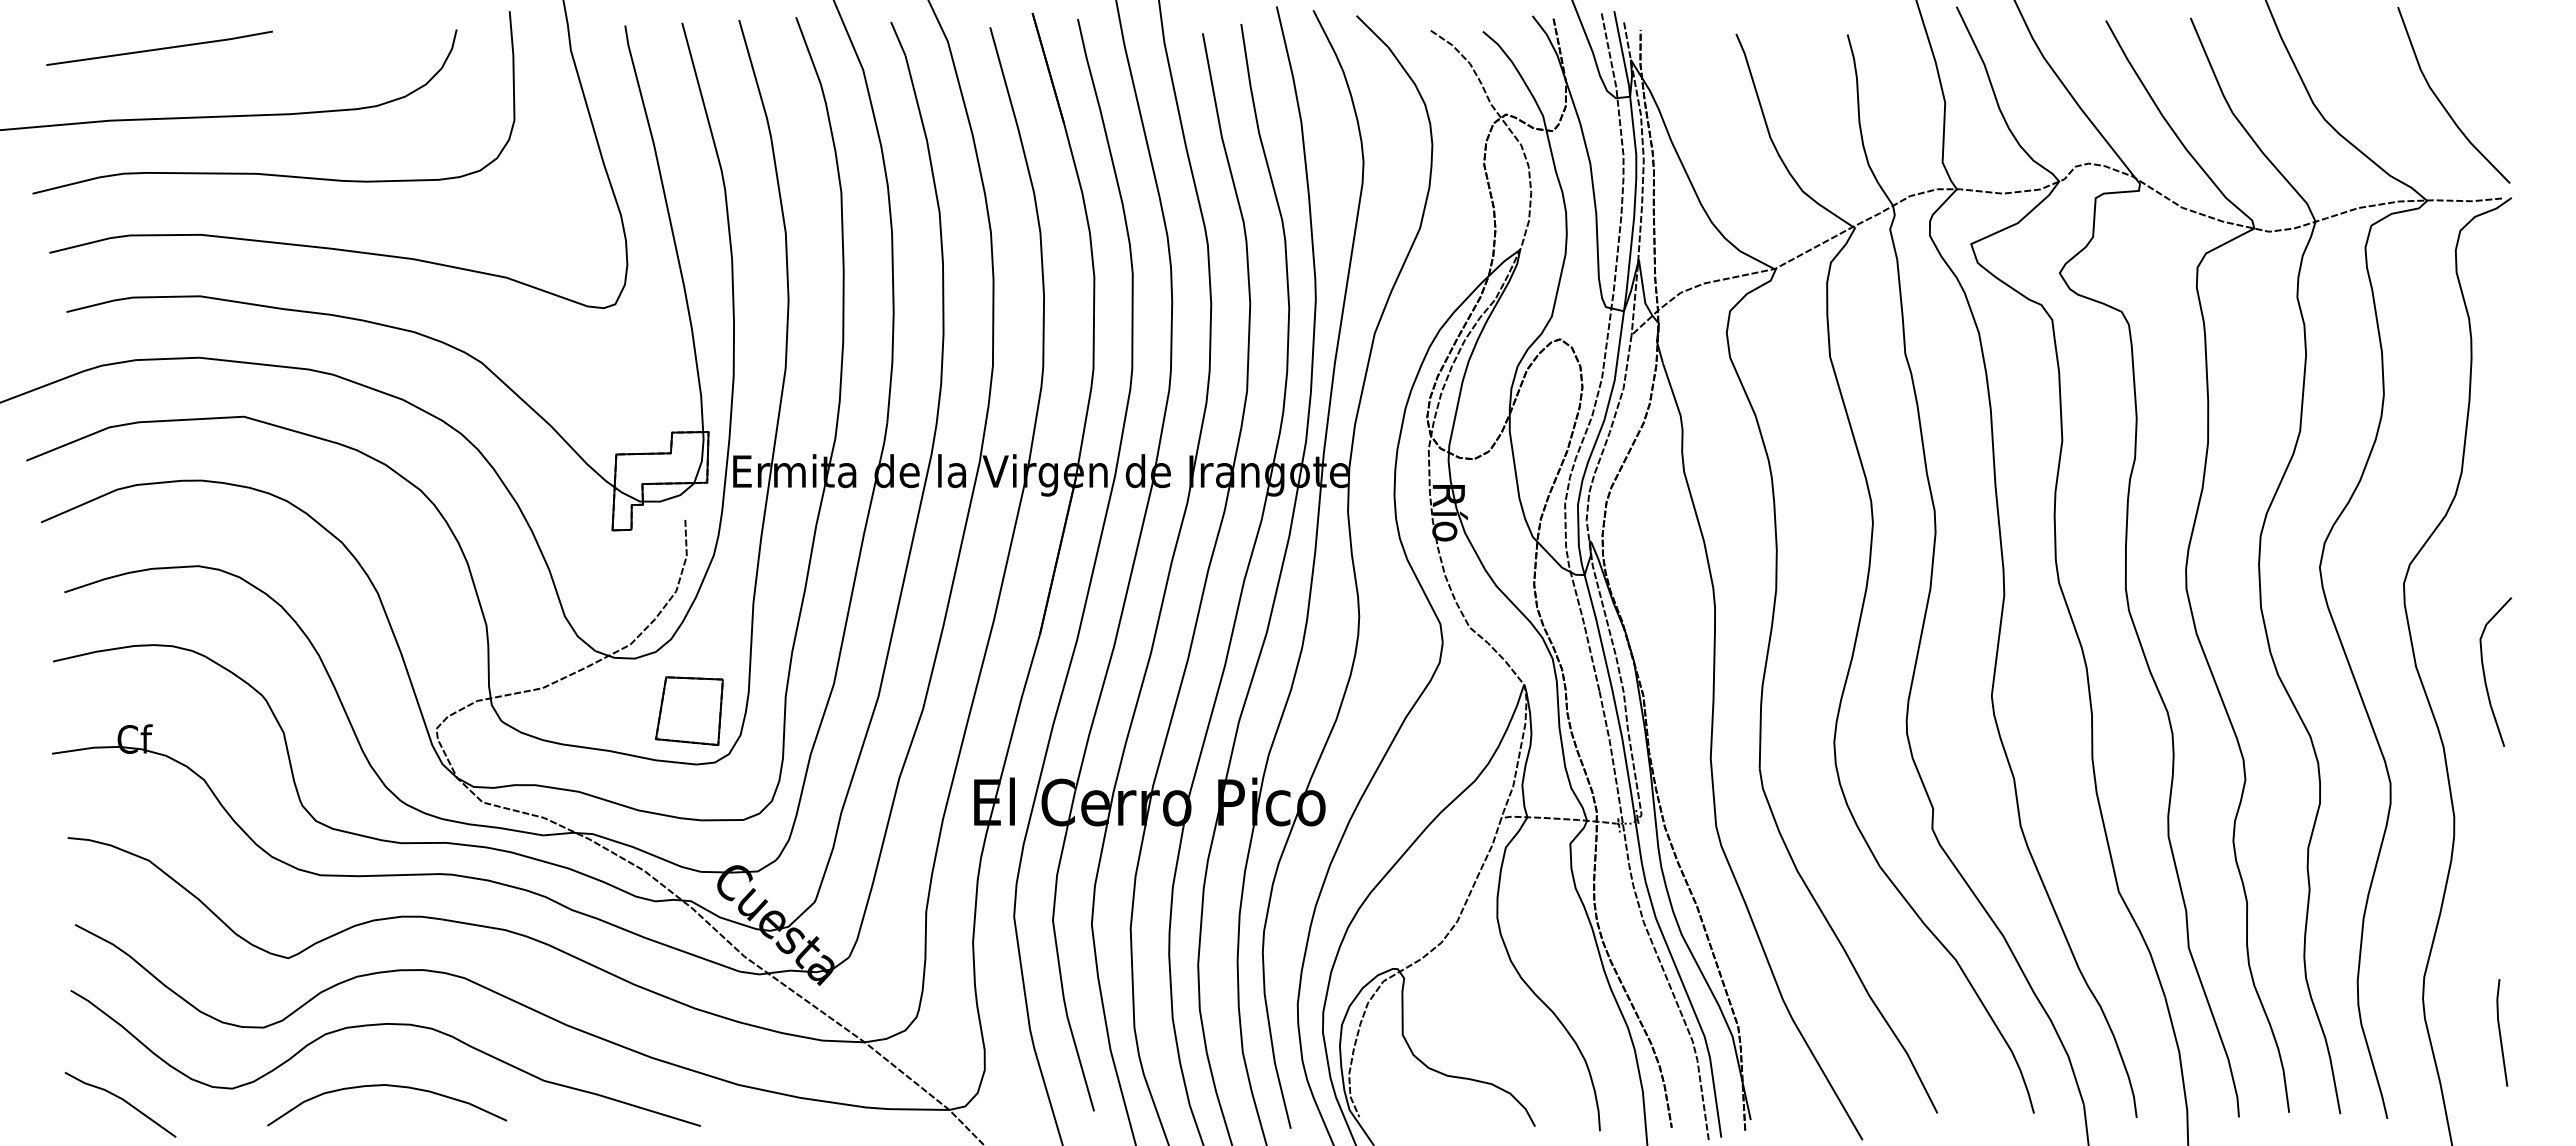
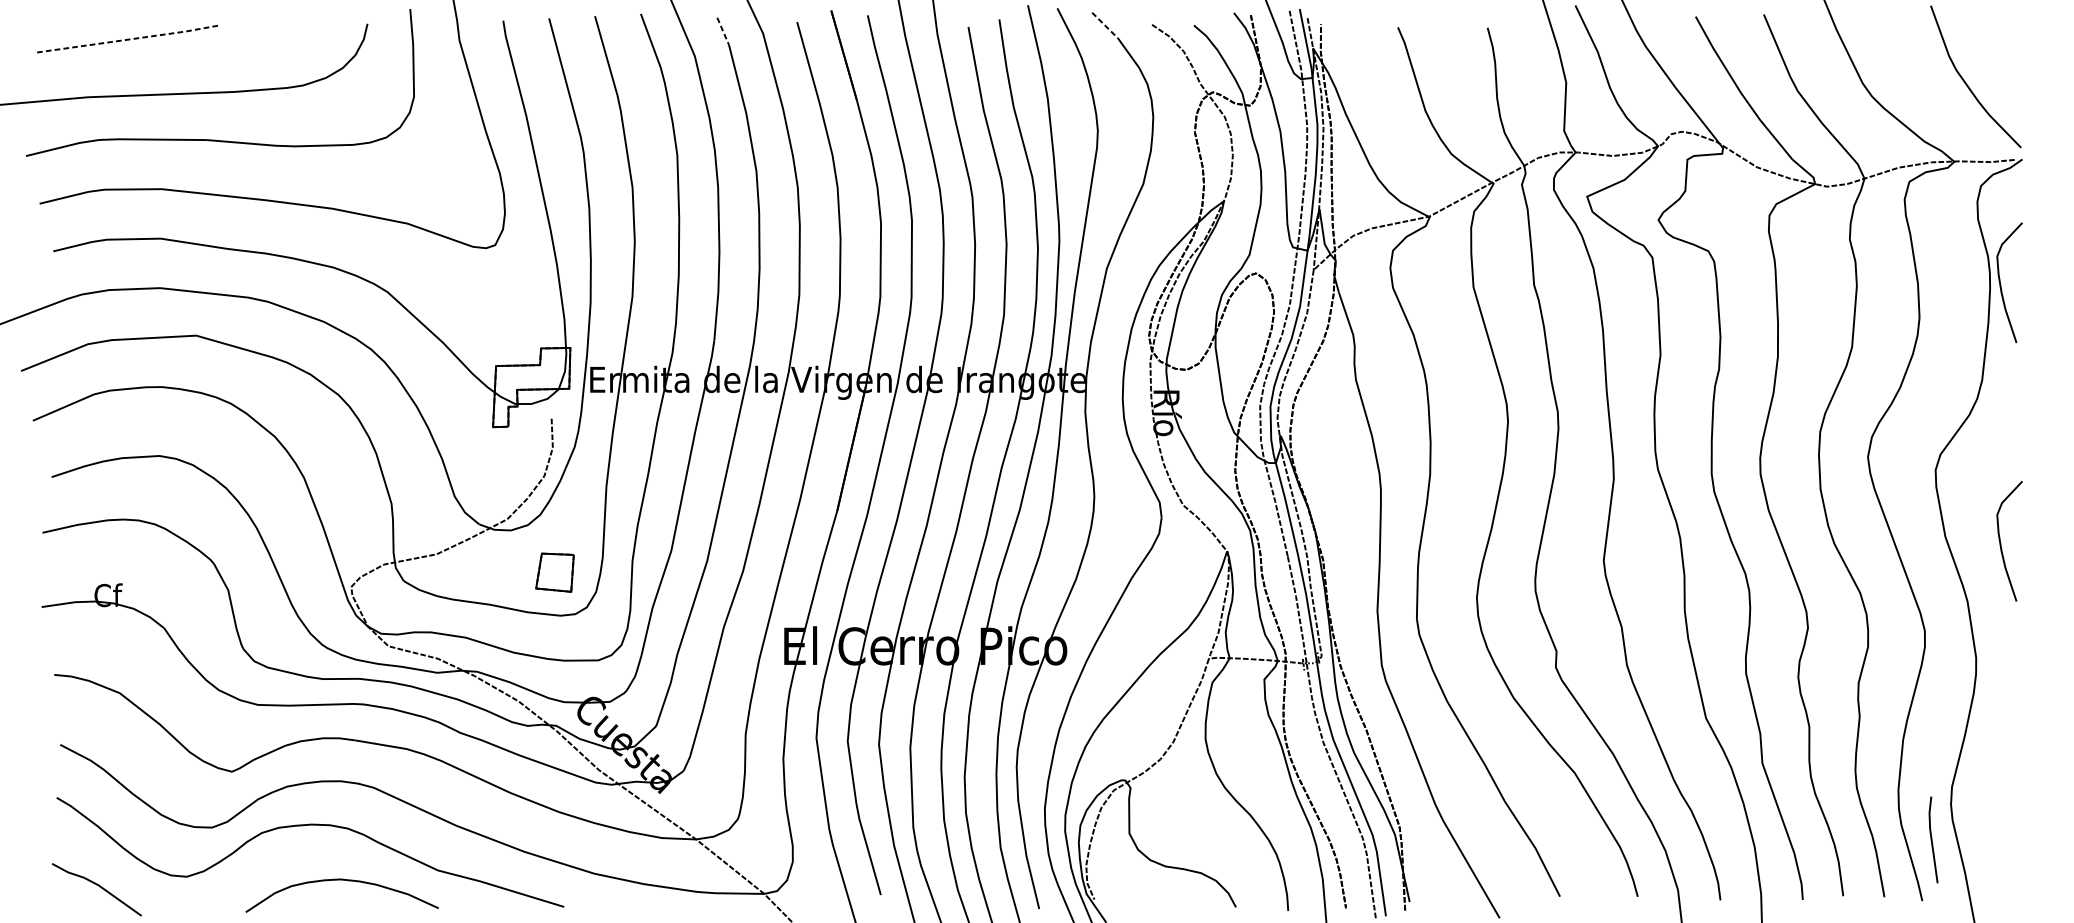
line: (1372, 31) -> (1105, 25), solid -> dashed
line: (898, 39) -> (723, 31), solid -> dashed
line: (160, 48) -> (129, 39), solid -> dashed
curve: (2485, 353) -> (2001, 284), added
part: (689, 710) -> (555, 572), size x0.7
line: (2500, 1032) -> (1932, 839), moved
curve: (387, 1086) -> (342, 880), moved

